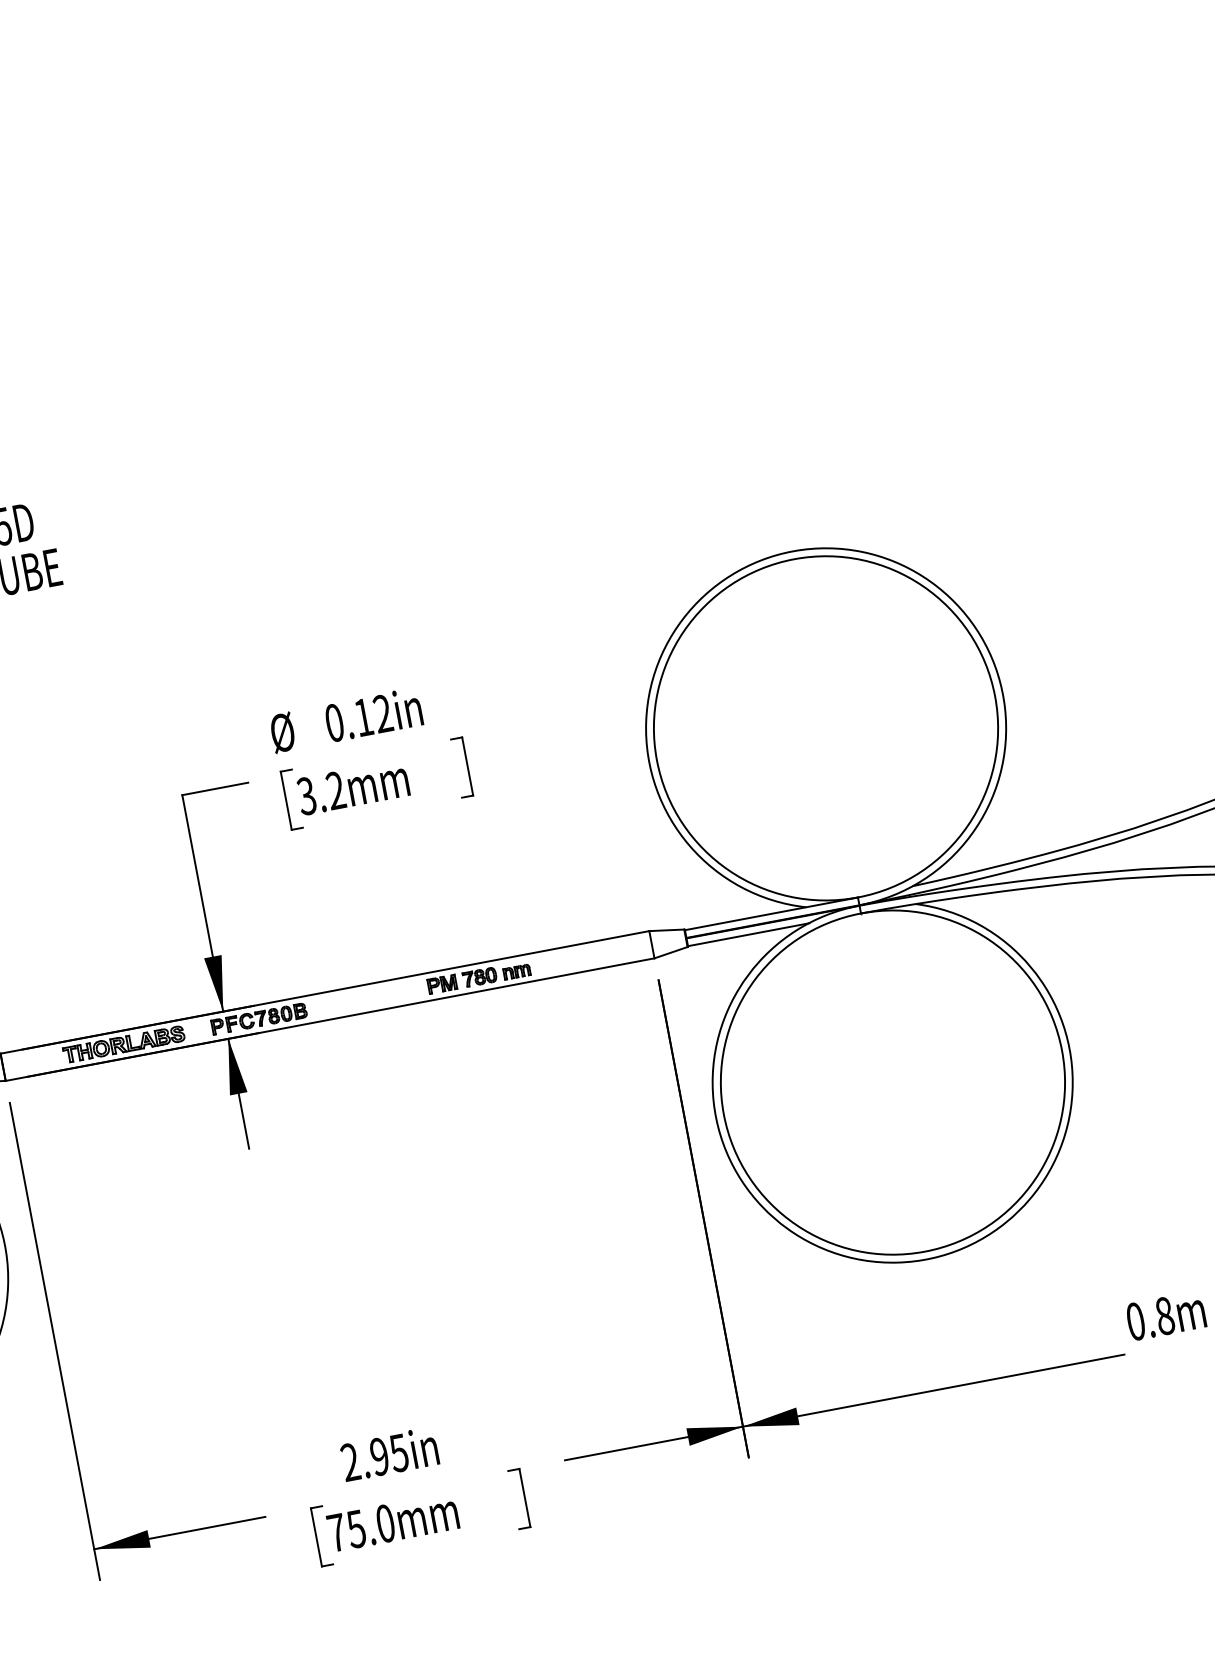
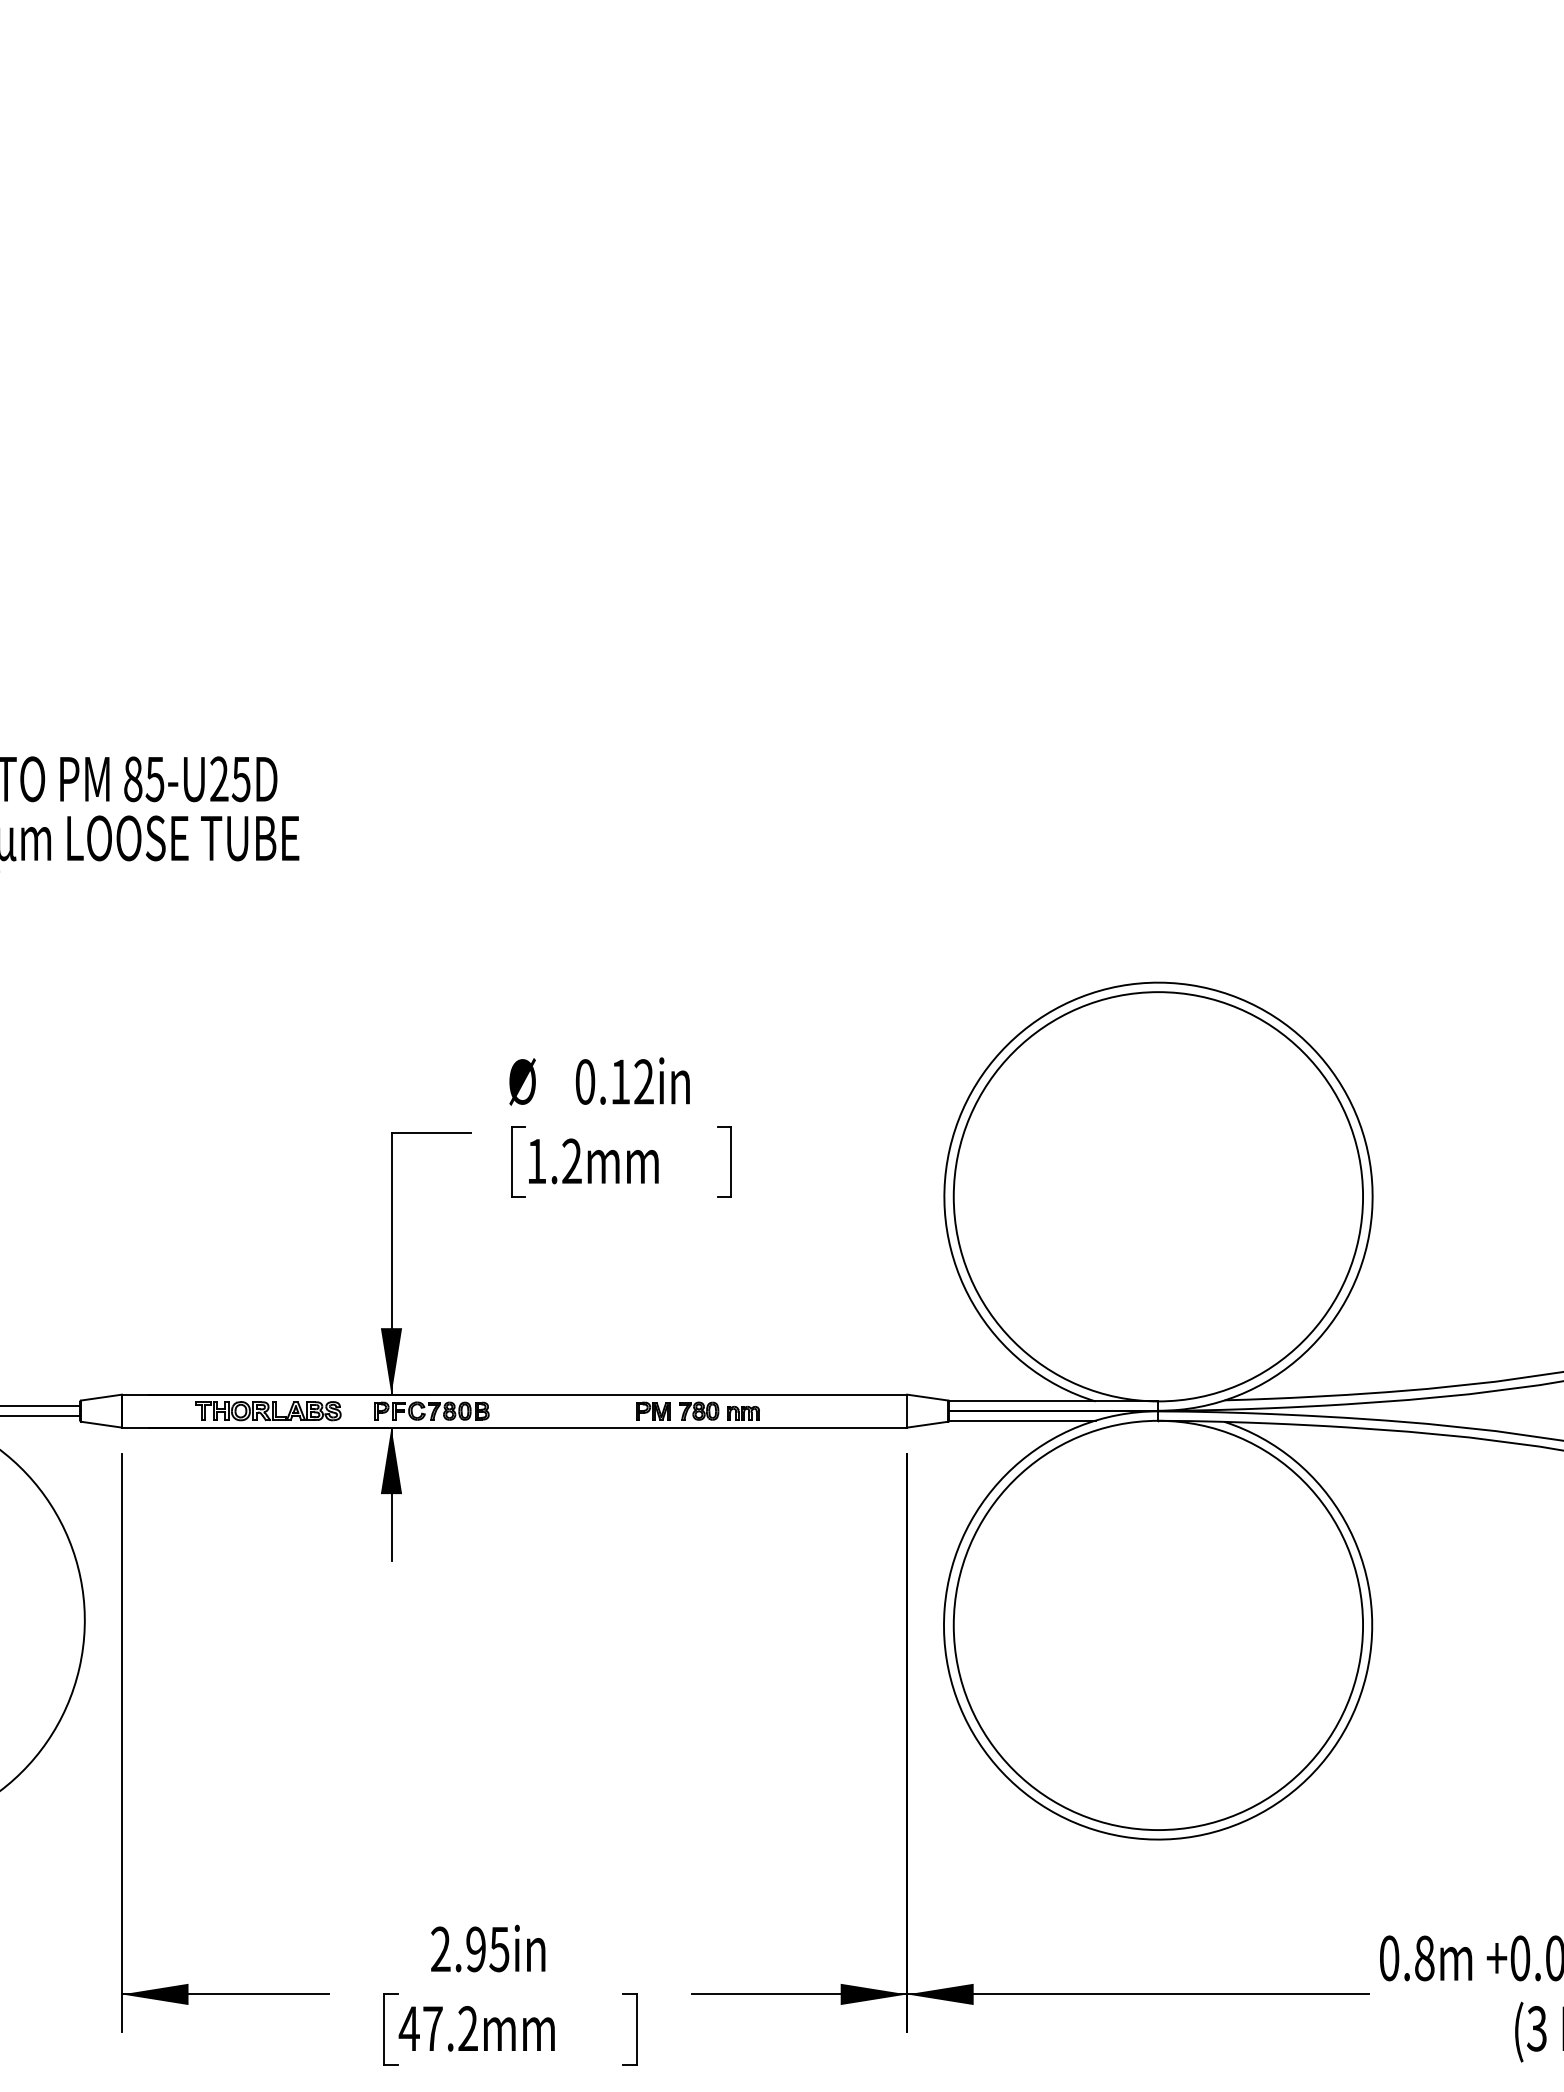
text: (306, 796) -> (536, 1161), 3.2mm -> 1.2mm
text: (360, 1528) -> (437, 2028), 75.0mm -> 47.2mm

